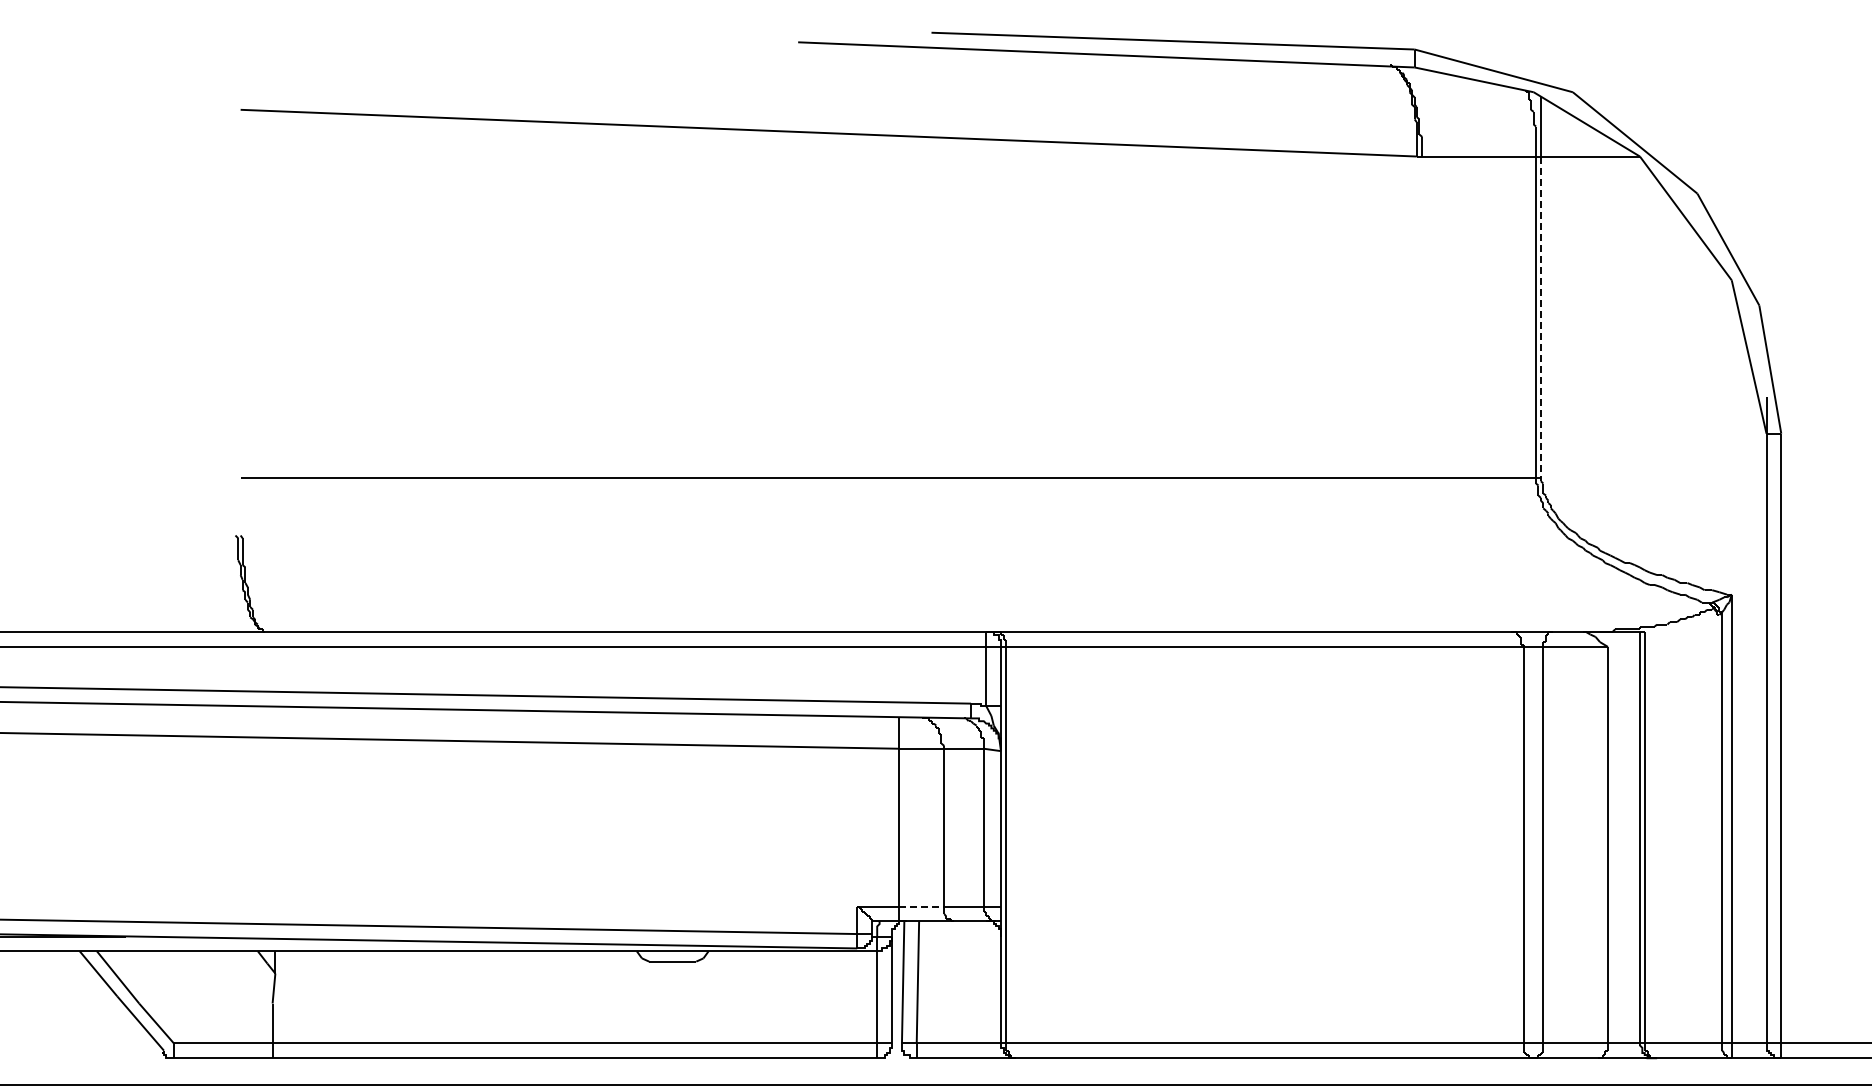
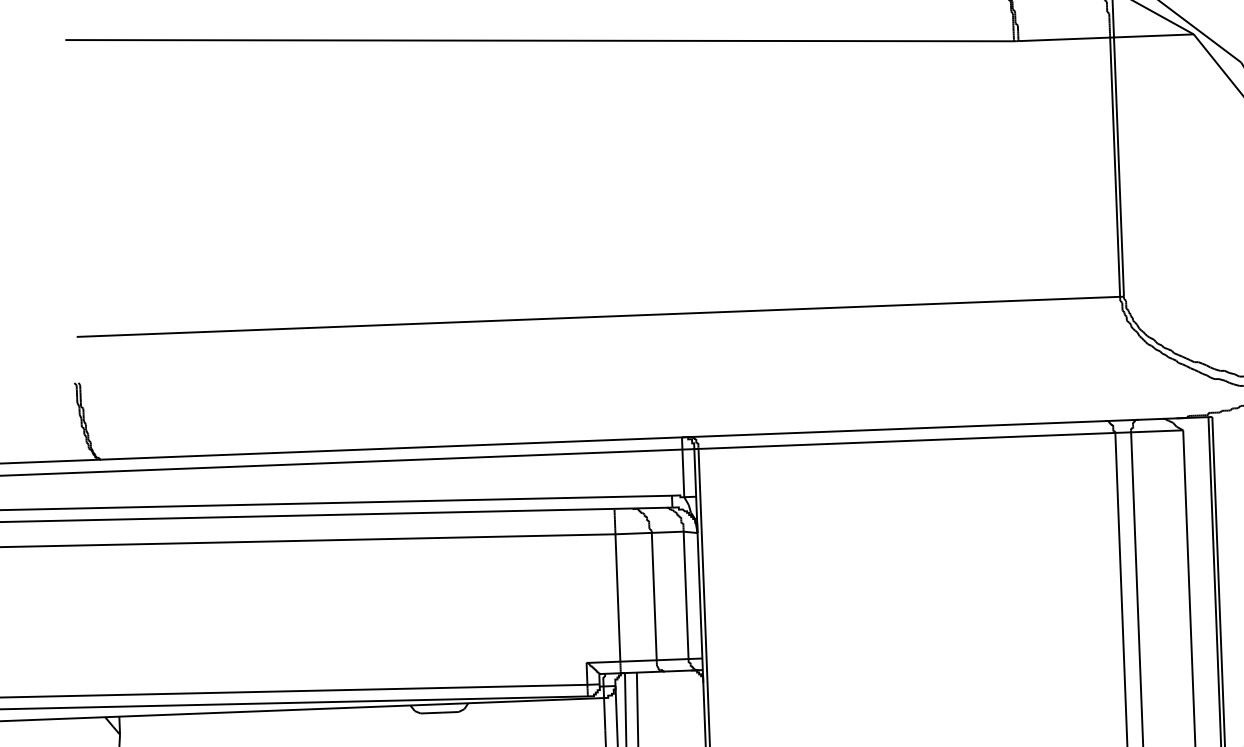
line: (1540, 317) -> (1118, 167), dashed -> solid
line: (921, 906) -> (638, 660), dashed -> solid

